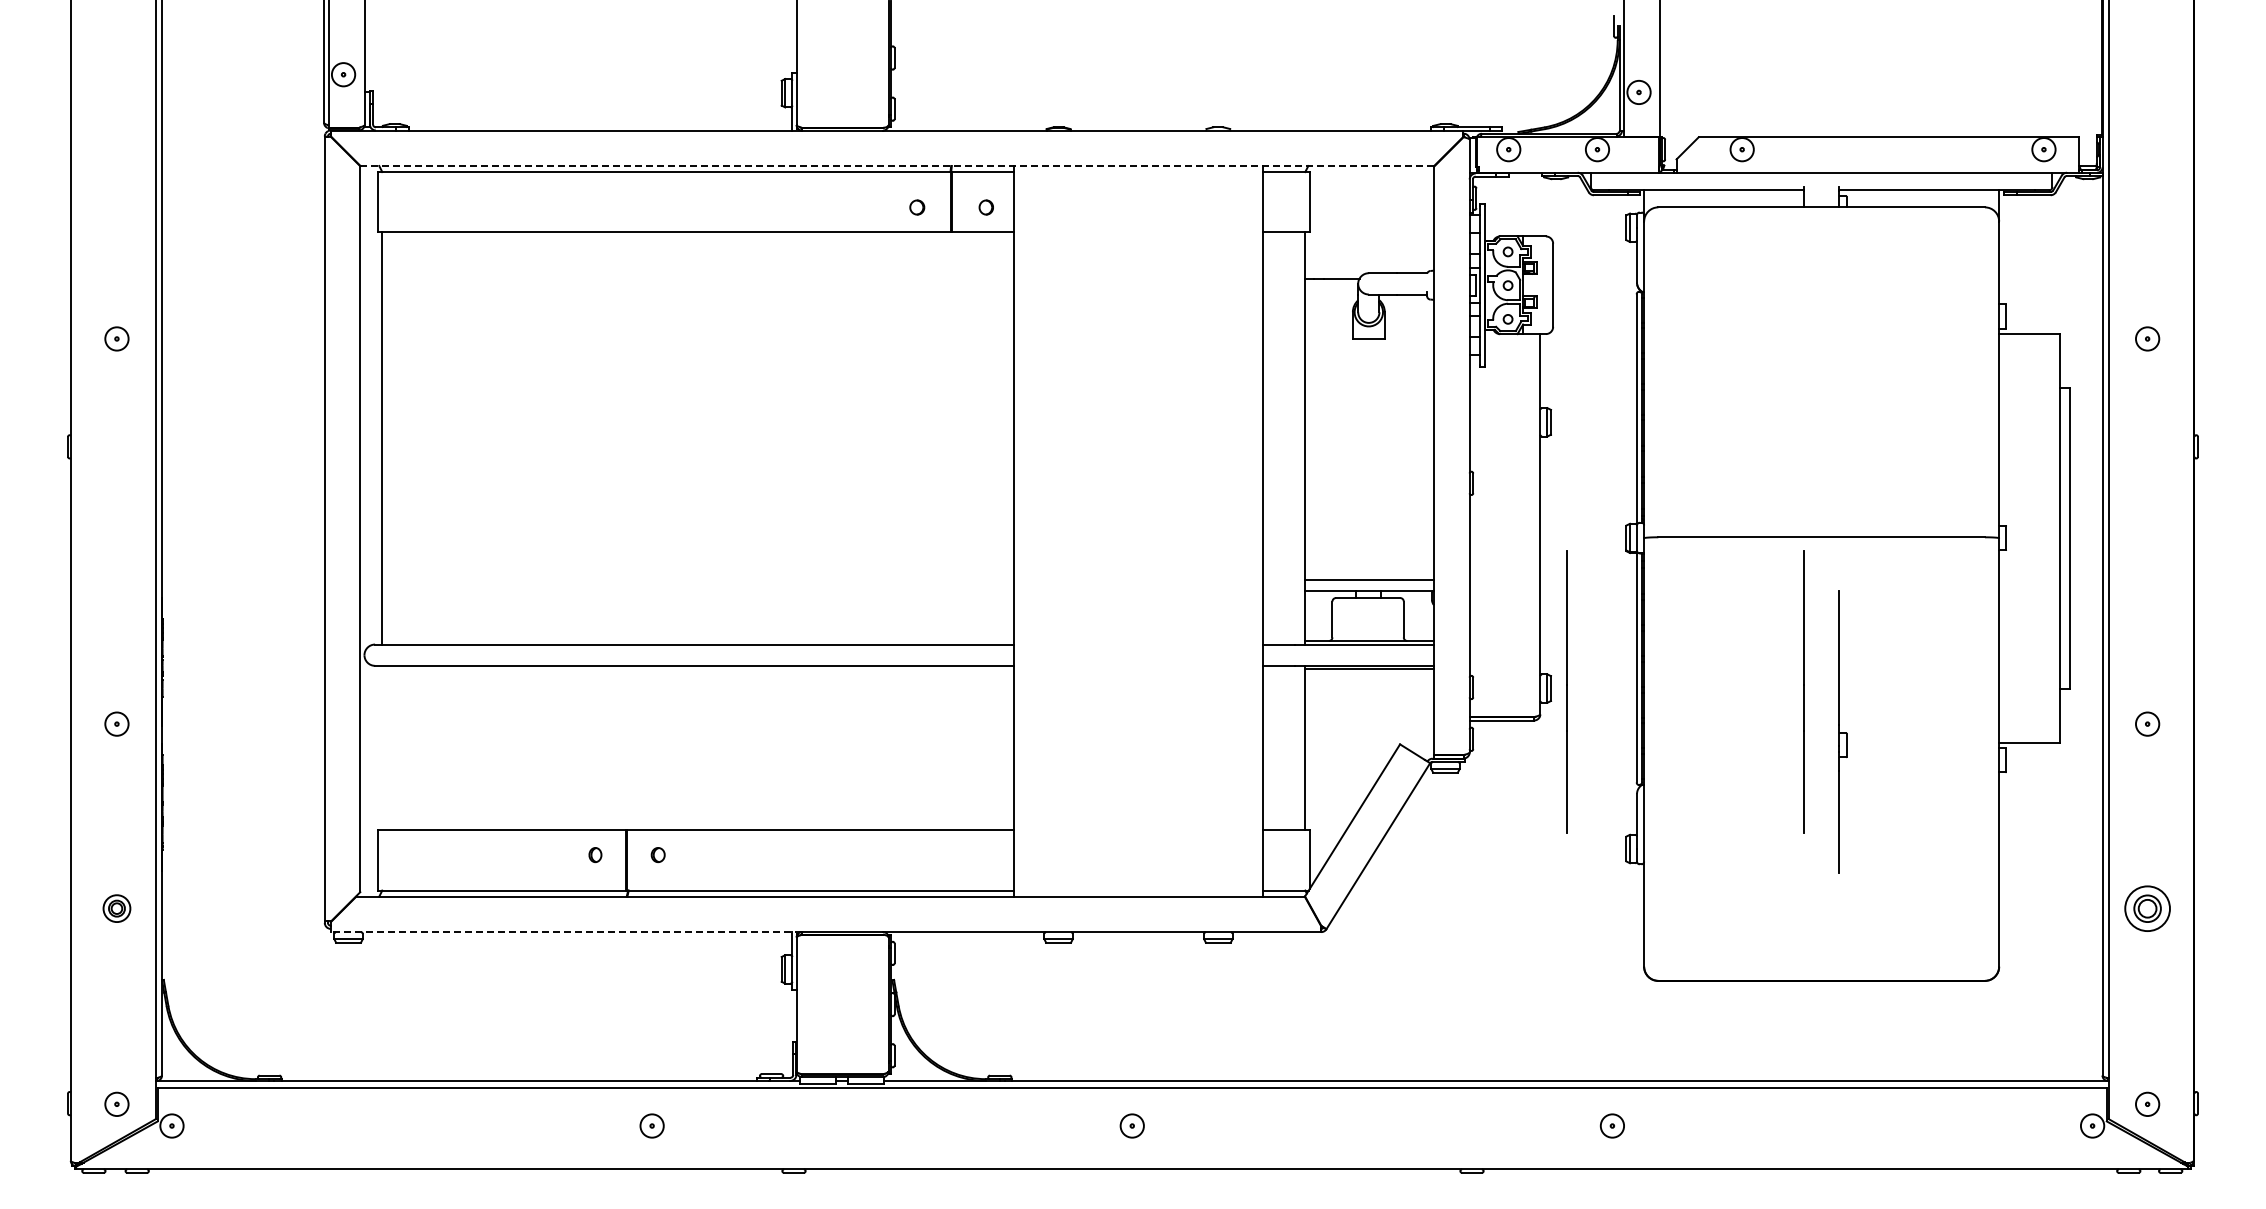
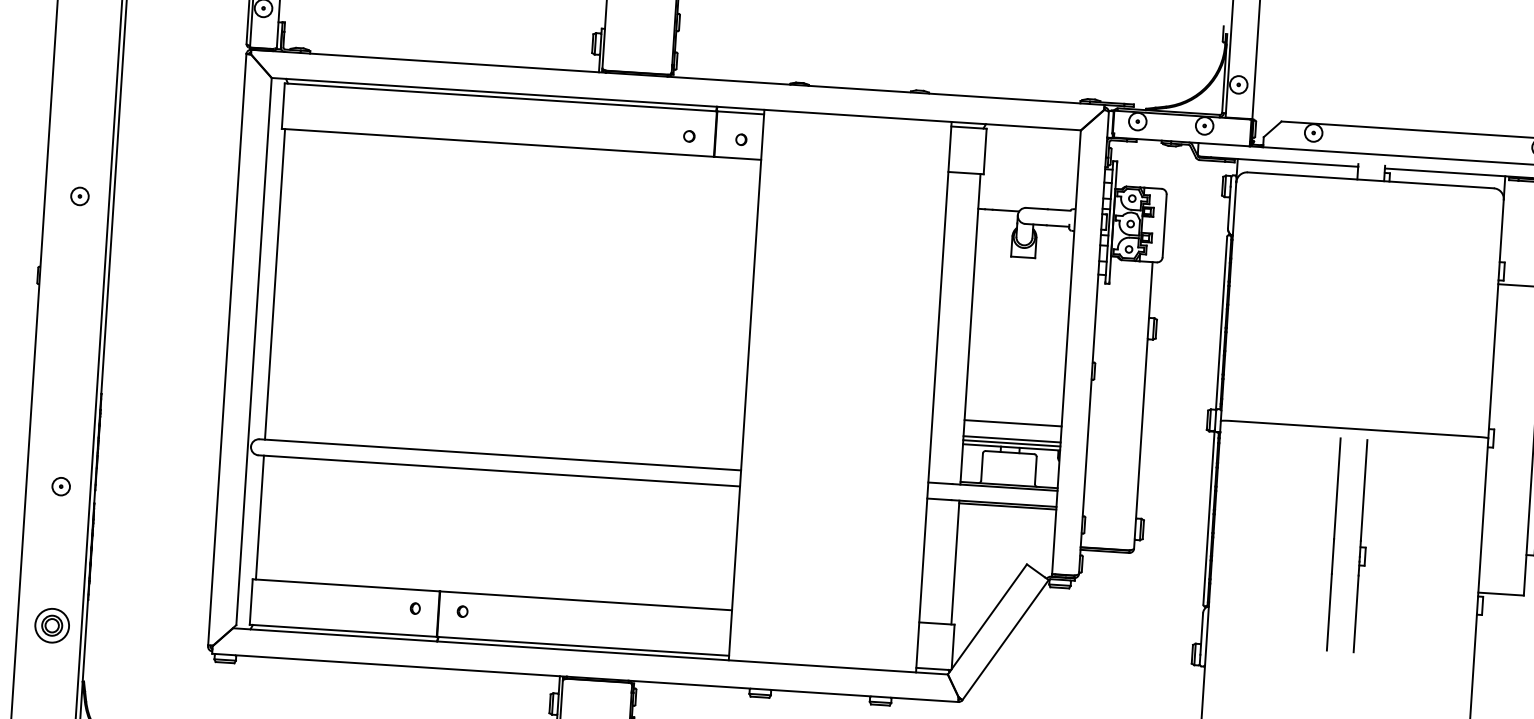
line: (897, 166) -> (676, 104), dashed -> solid
line: (1369, 559) -> (1012, 423), added
line: (1369, 585) -> (1011, 443), added
line: (1566, 691) -> (1154, 532), removed
part: (1842, 731) -> (1362, 546), moved
line: (382, 747) -> (260, 517), added
part: (116, 908) -> (51, 625), size x1.67
line: (566, 932) -> (389, 665), dashed -> solid

